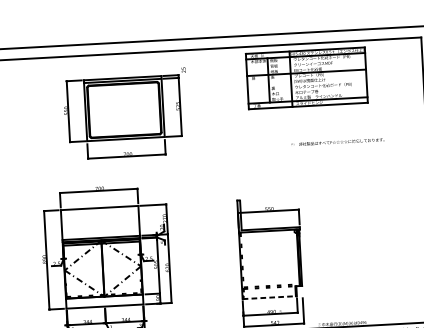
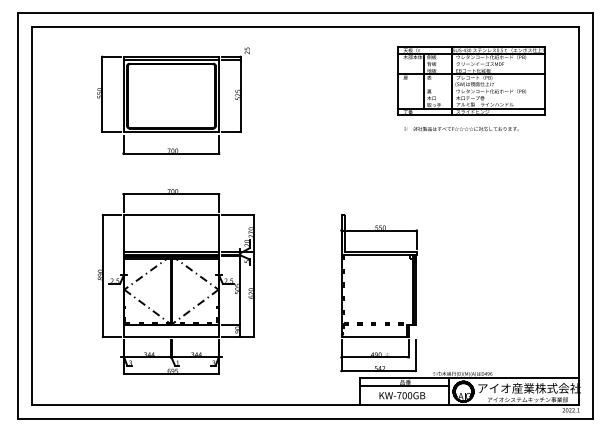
part: (306, 77) -> (471, 80), moved
part: (126, 113) -> (173, 100), moved
text: (338, 142) -> (461, 129), moved
line: (270, 297) -> (375, 336), dashed -> solid

